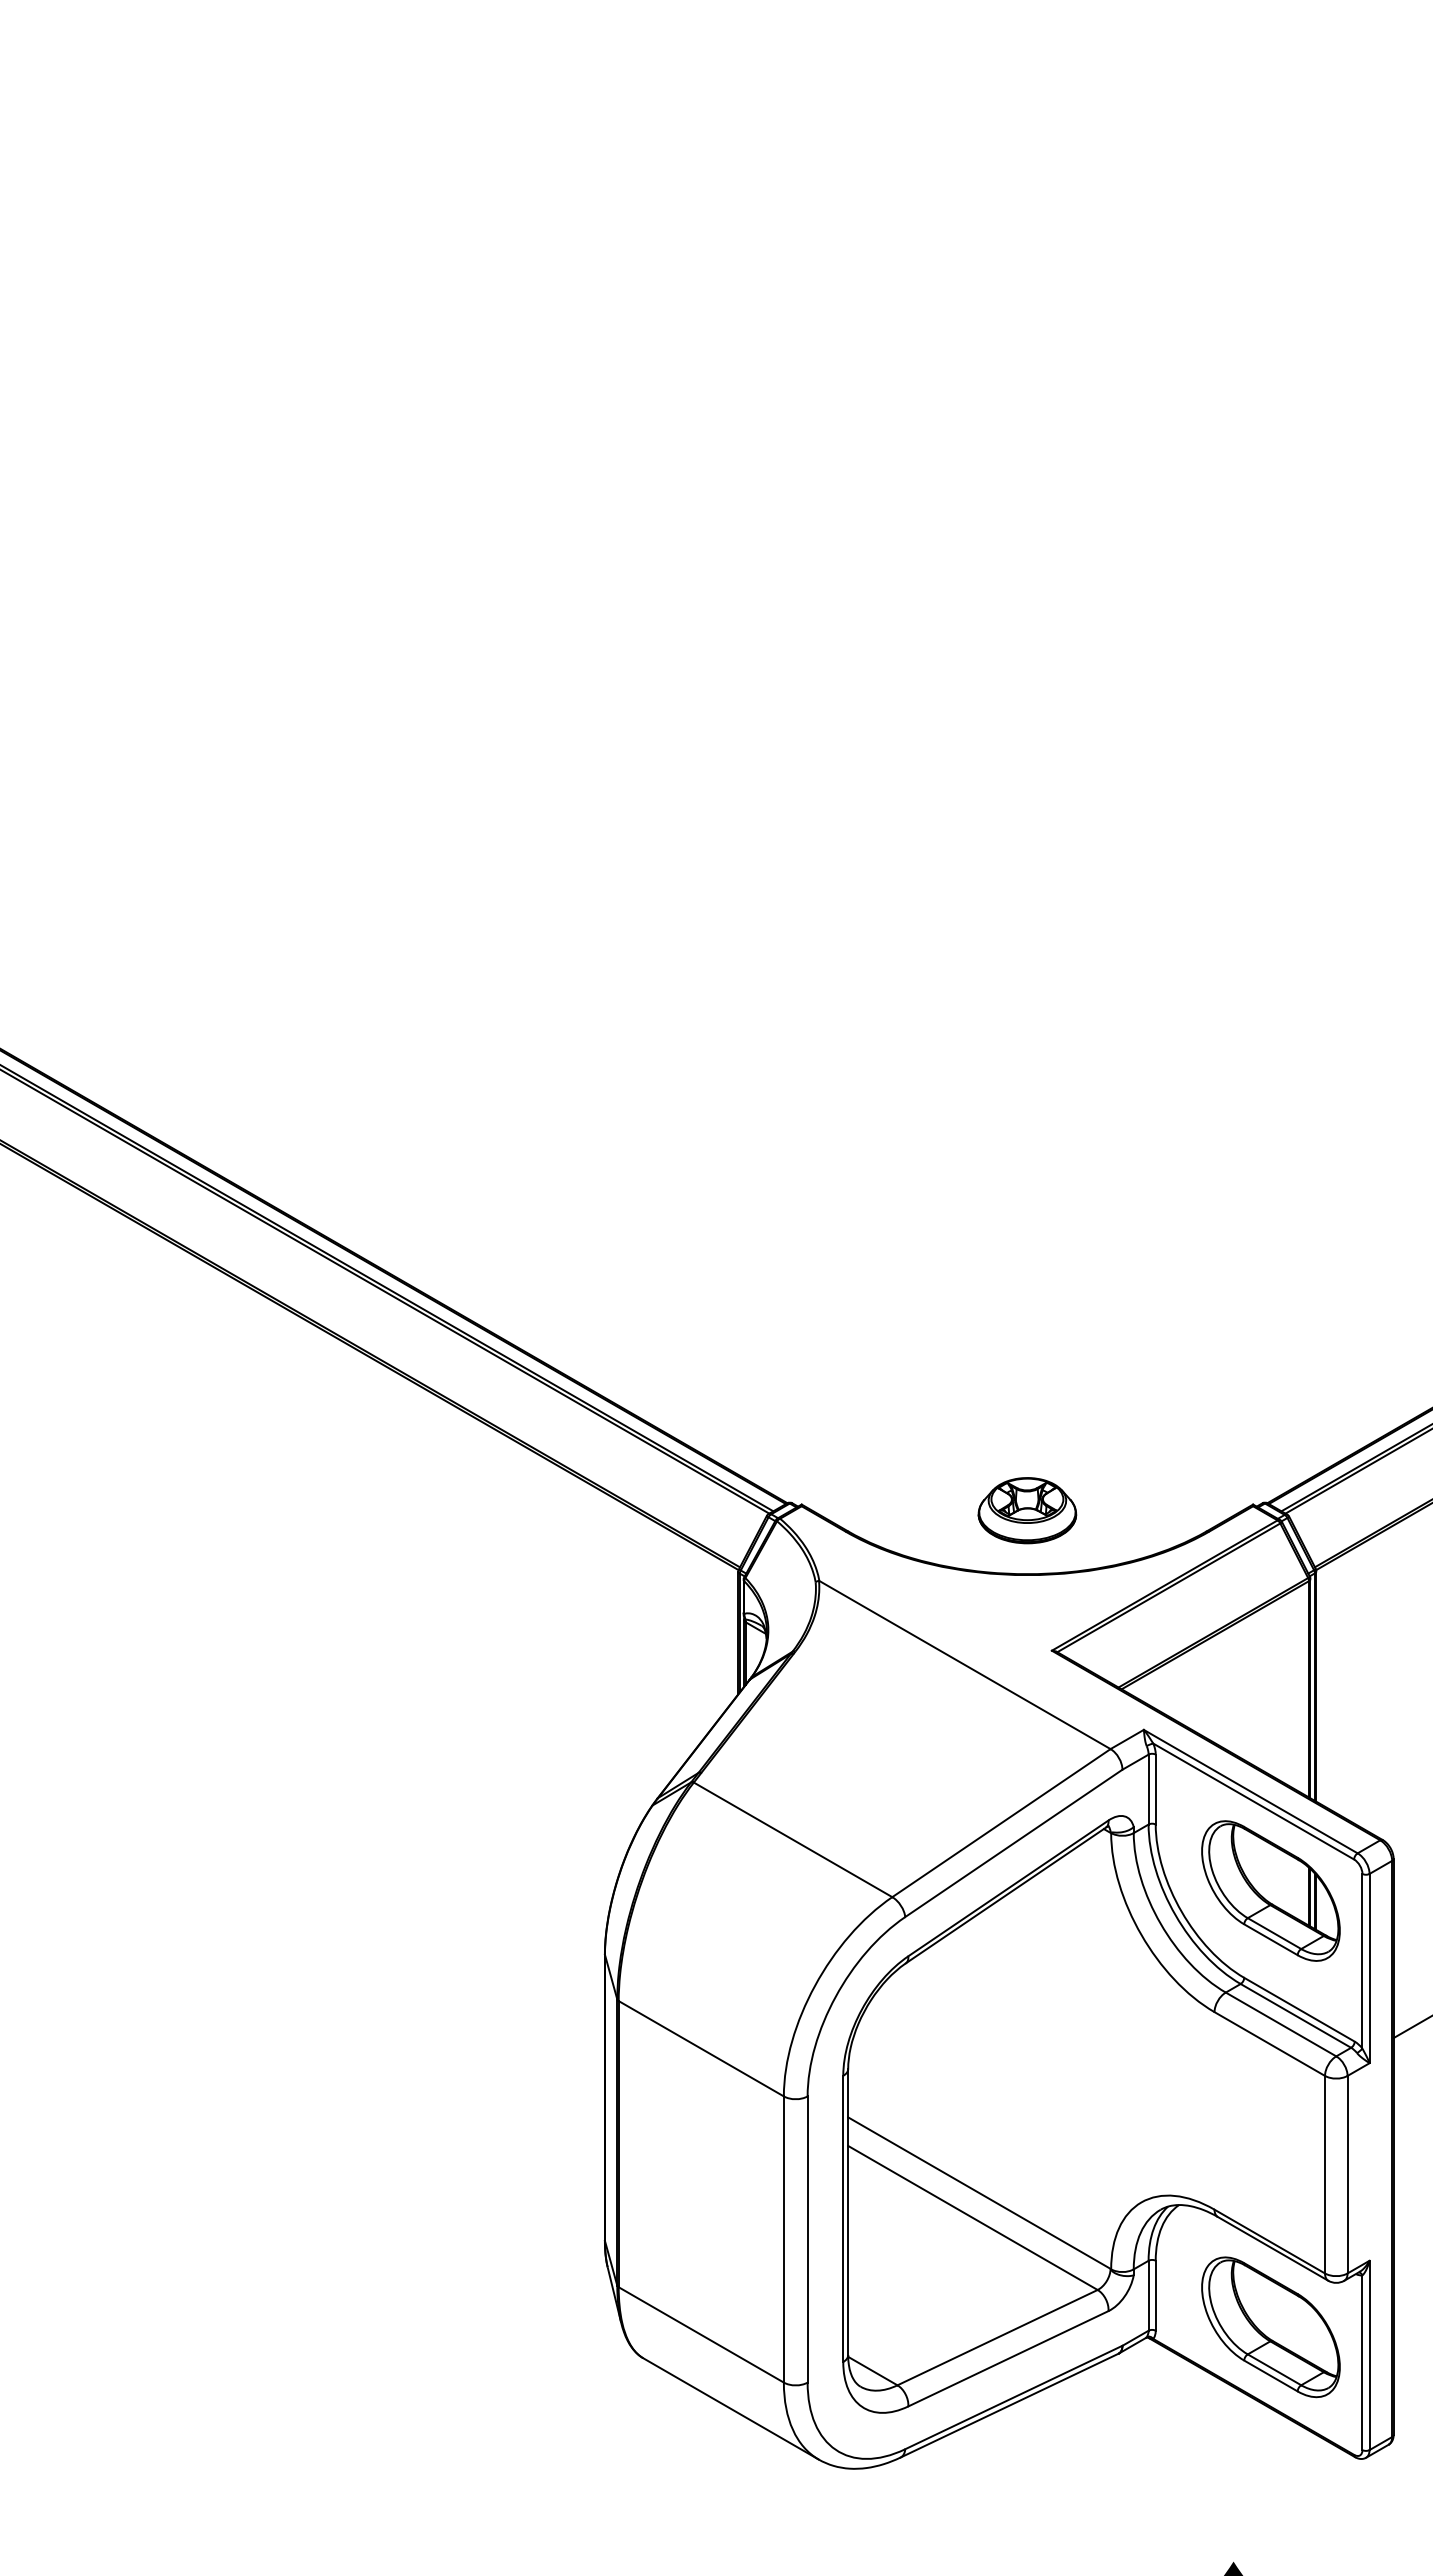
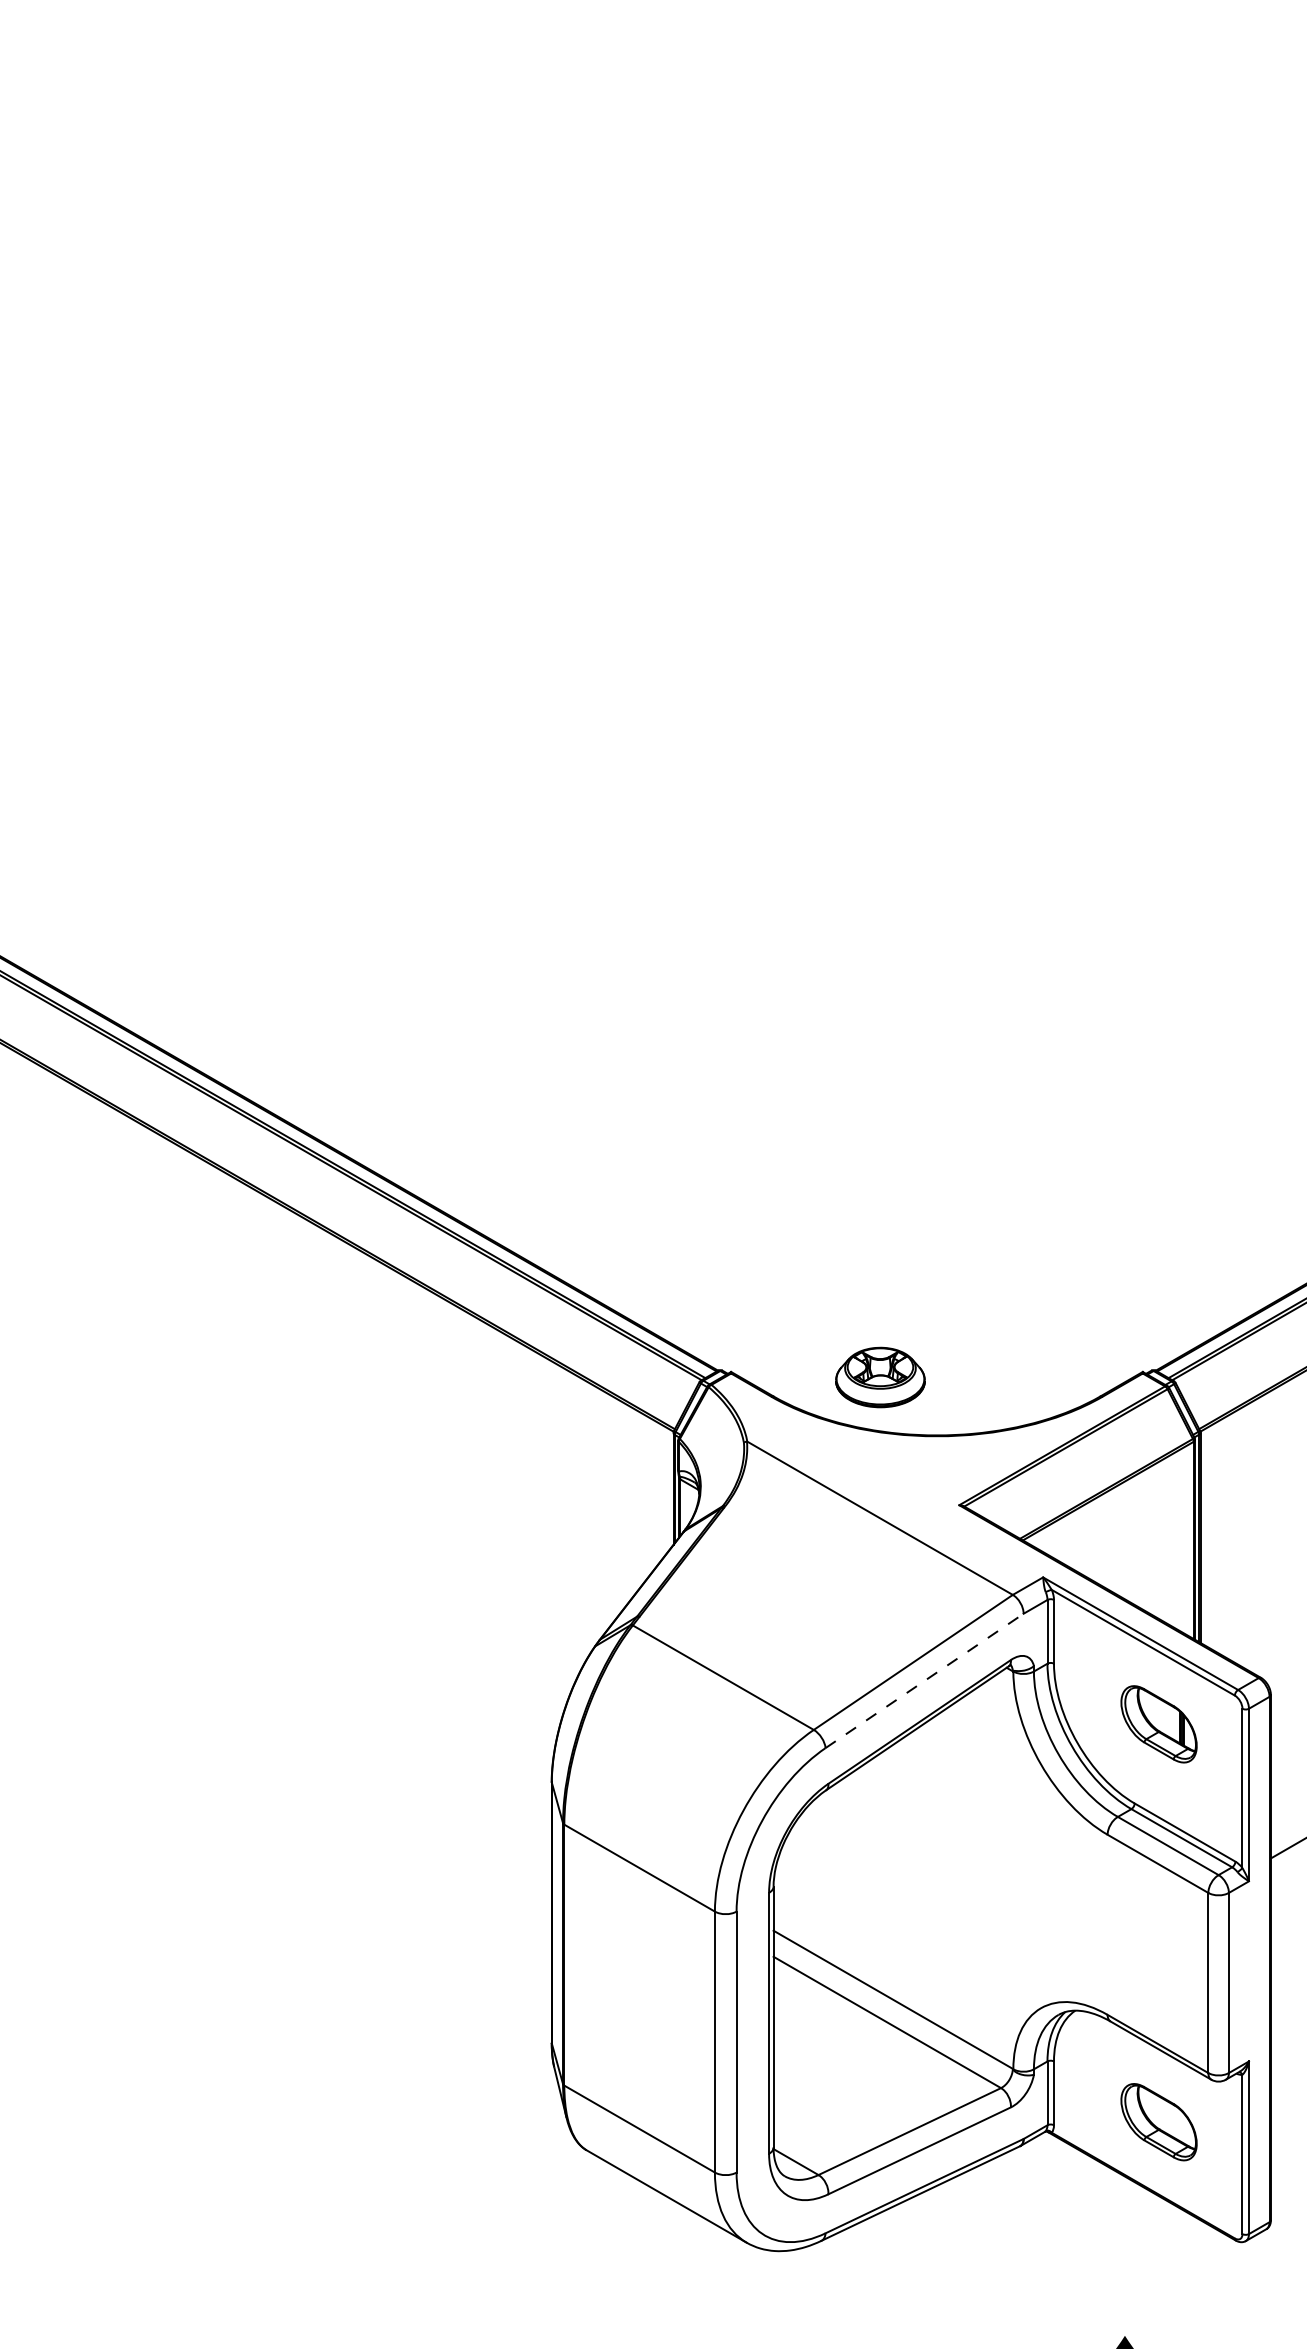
part: (1027, 1510) -> (880, 1377), moved
line: (1014, 1843) -> (925, 1681), solid -> dashed
part: (1270, 1890) -> (1158, 1723), size x0.6
part: (1270, 2327) -> (1158, 2122), size x0.6

